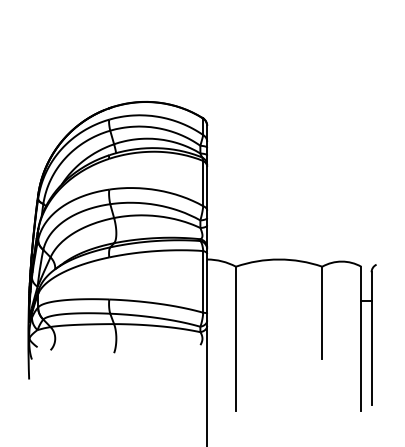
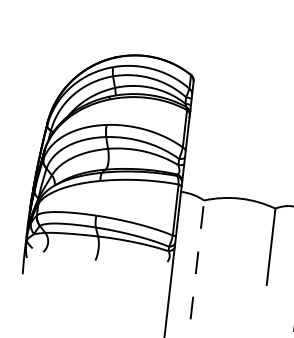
line: (235, 338) -> (197, 259), solid -> dashed

